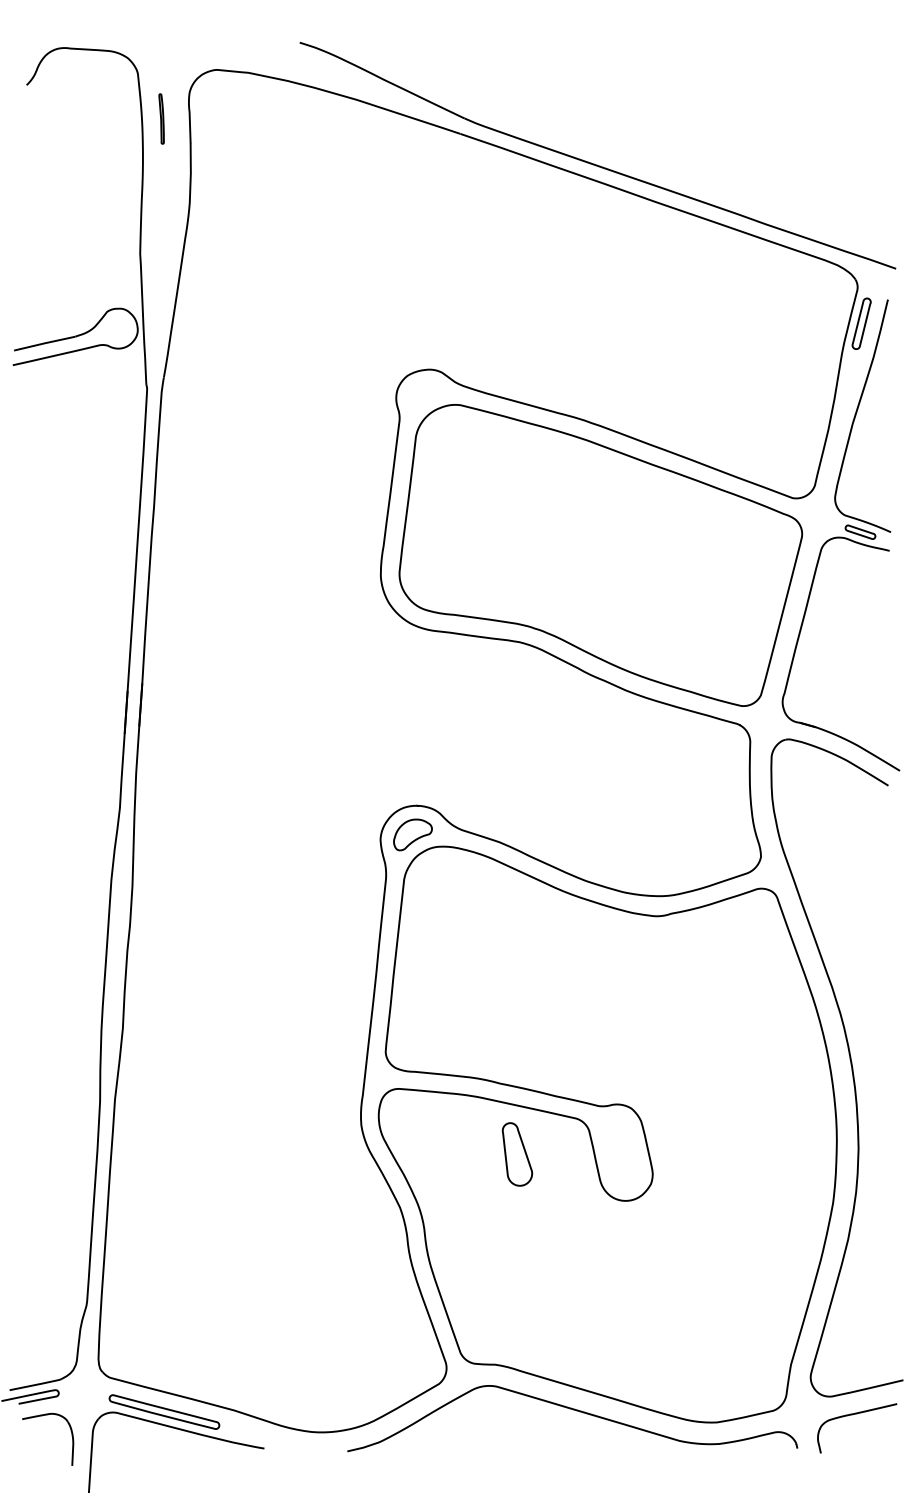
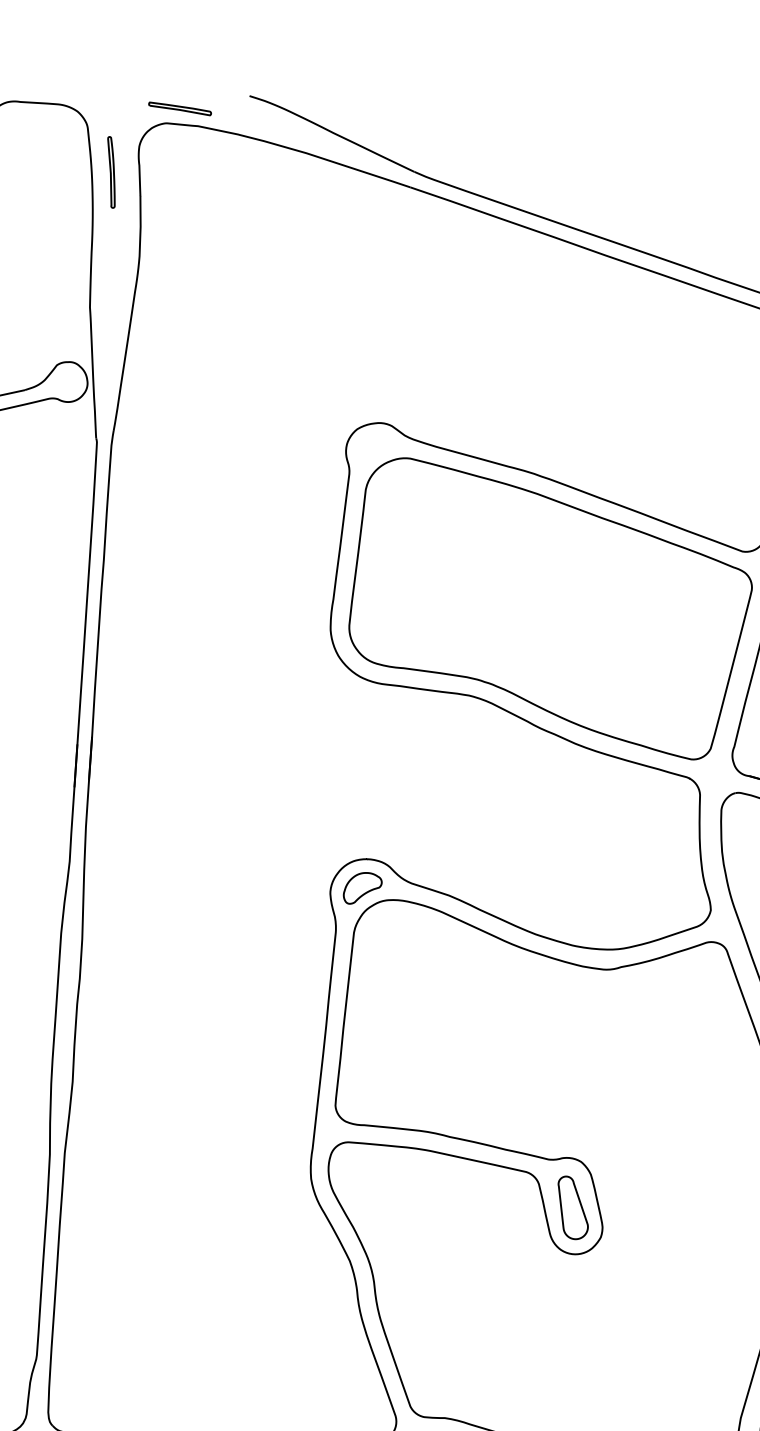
part: (230, 55) -> (180, 108), added
part: (161, 118) -> (111, 171), size x1.43
part: (517, 1154) -> (573, 1207), moved

